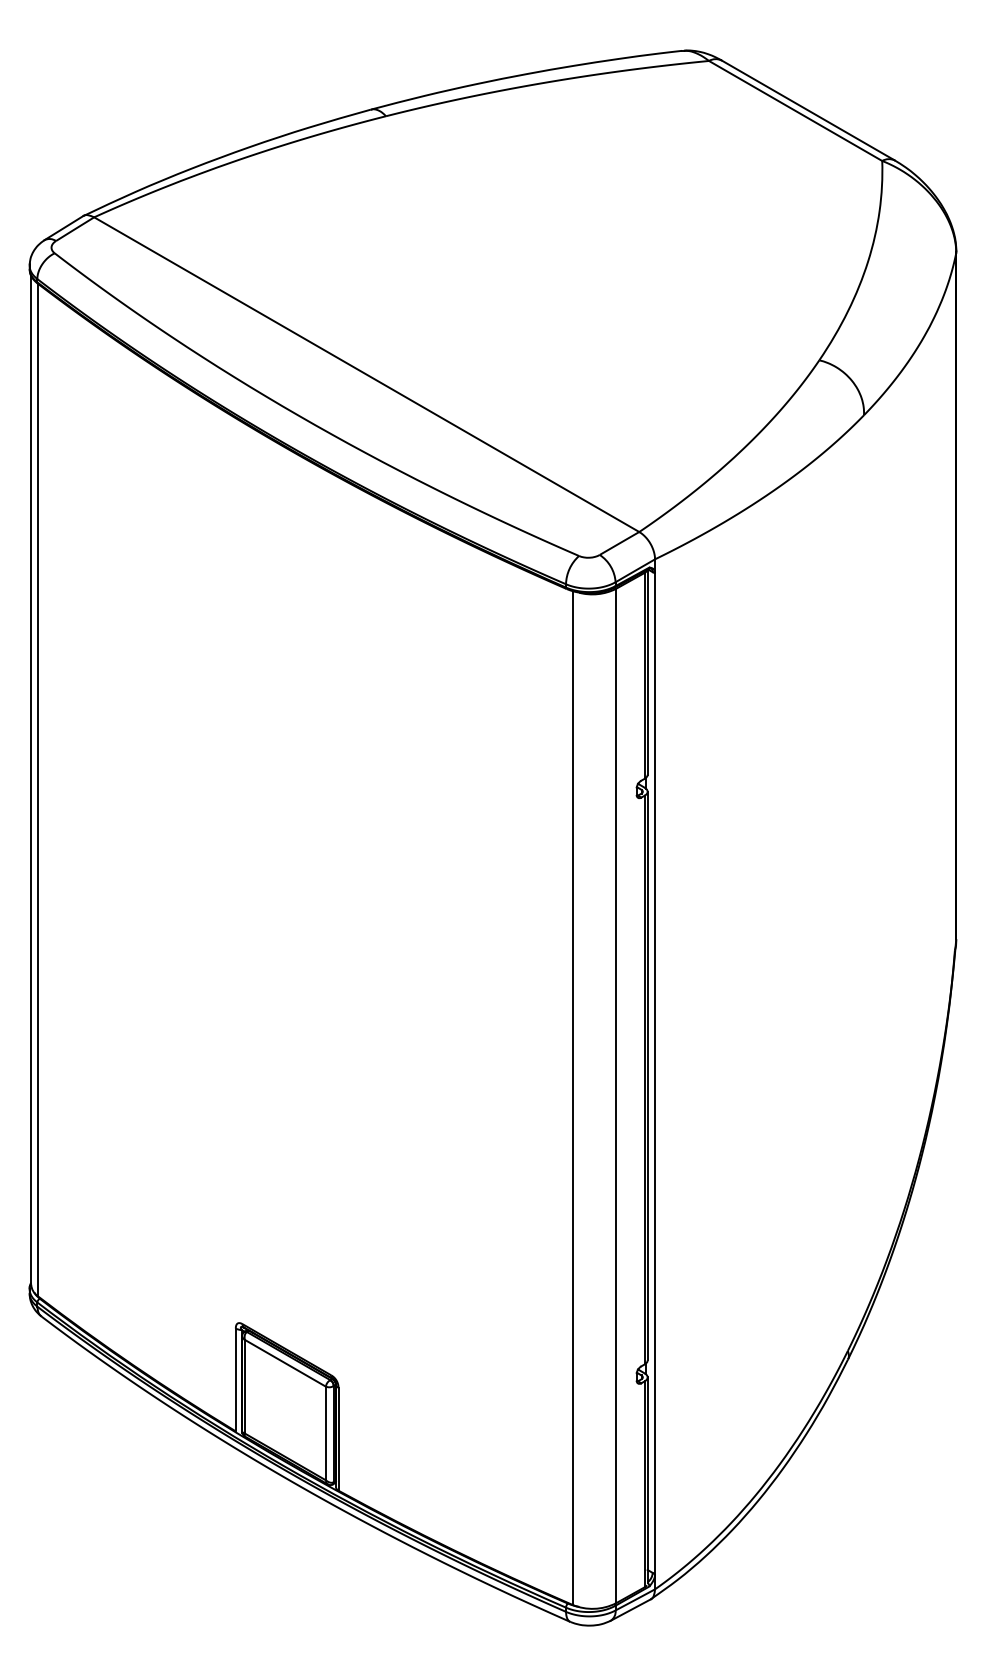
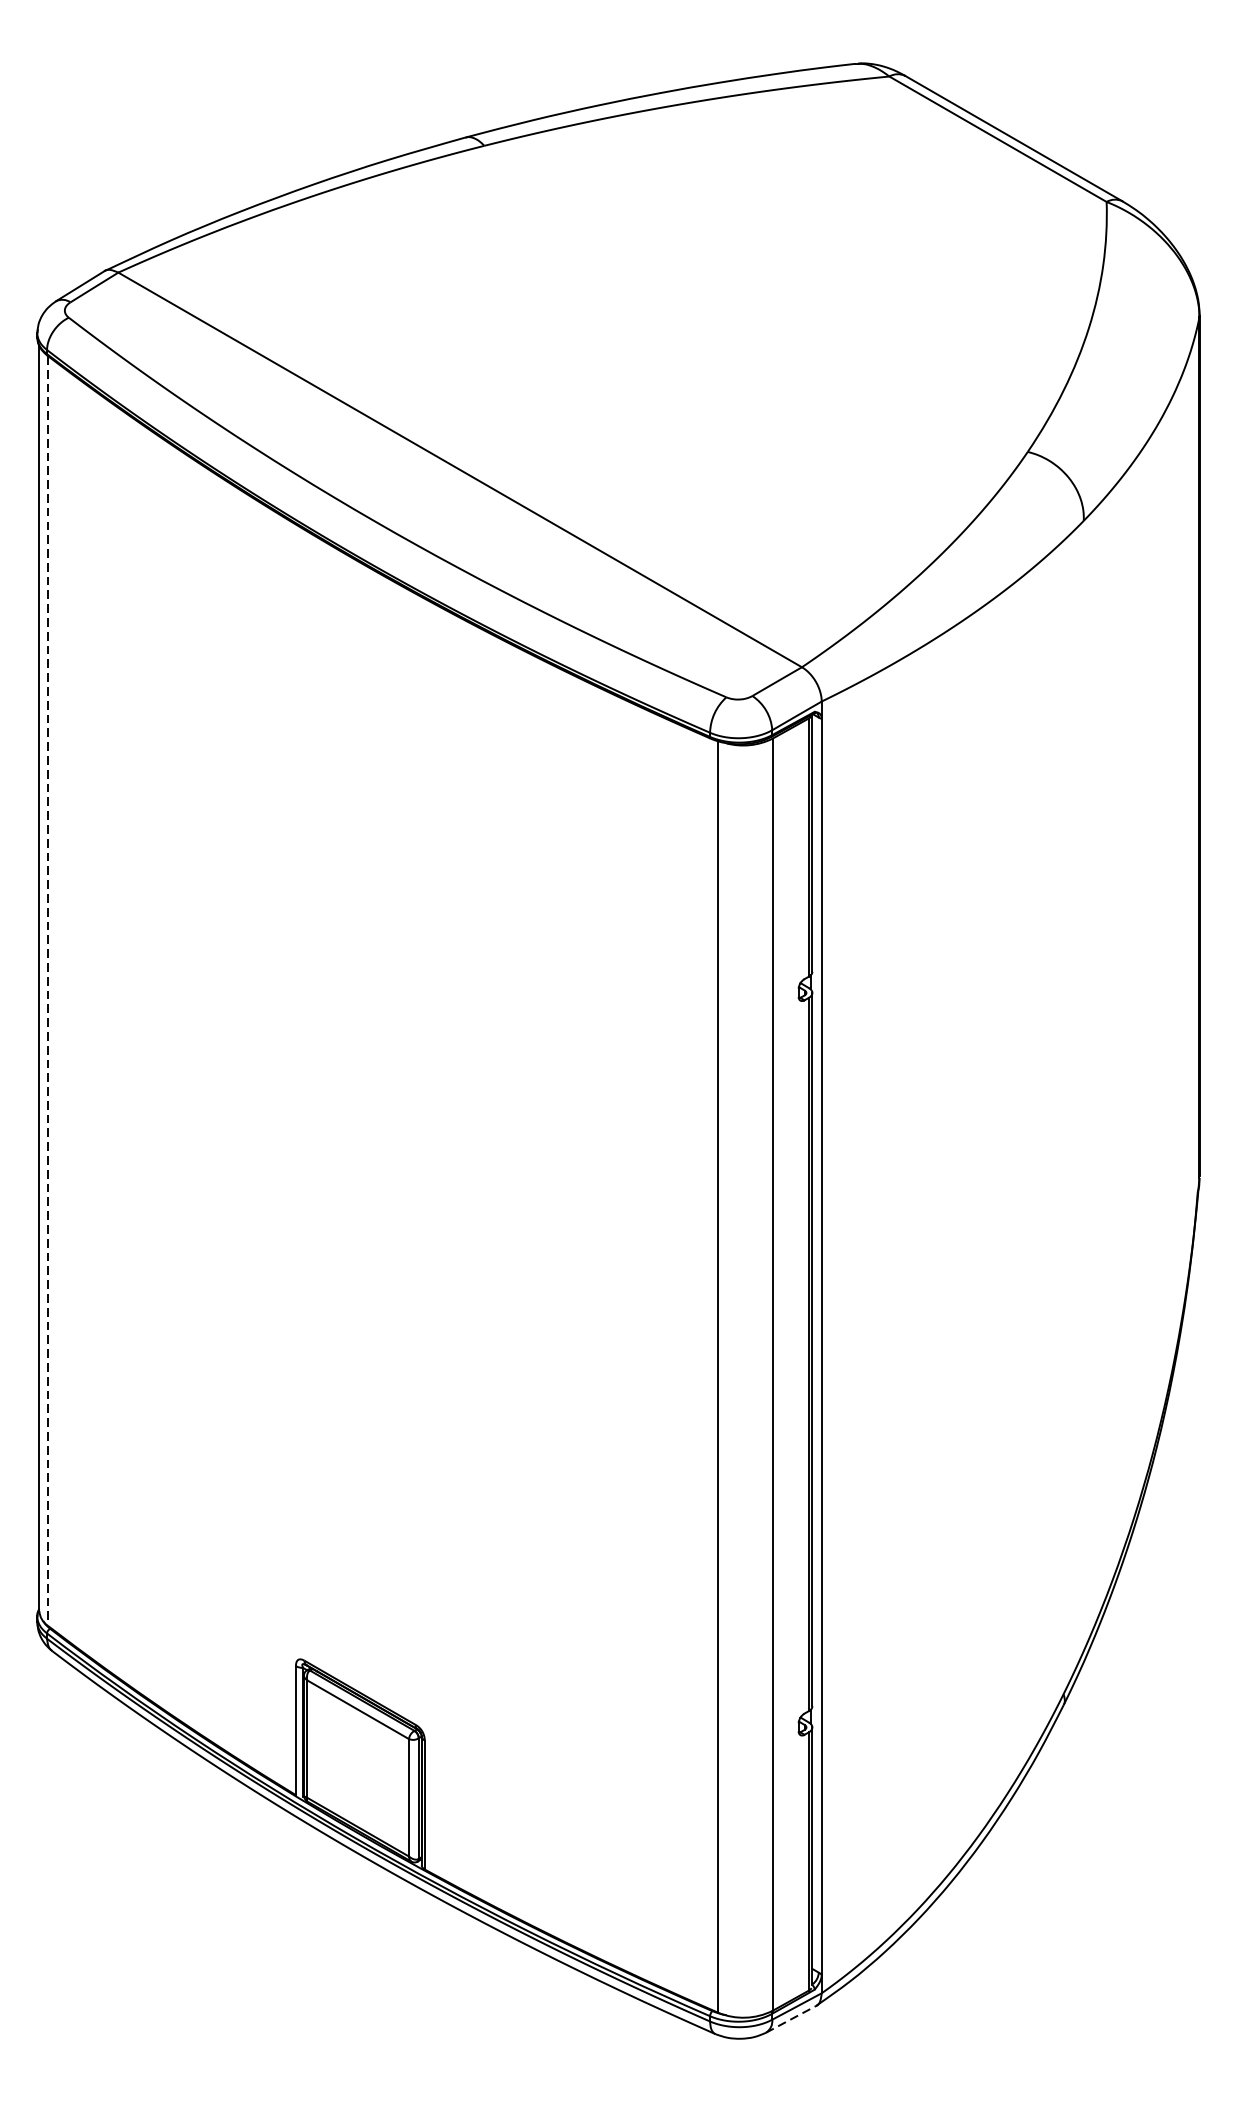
line: (37, 790) -> (47, 991), solid -> dashed
line: (630, 1610) -> (790, 2019), solid -> dashed

